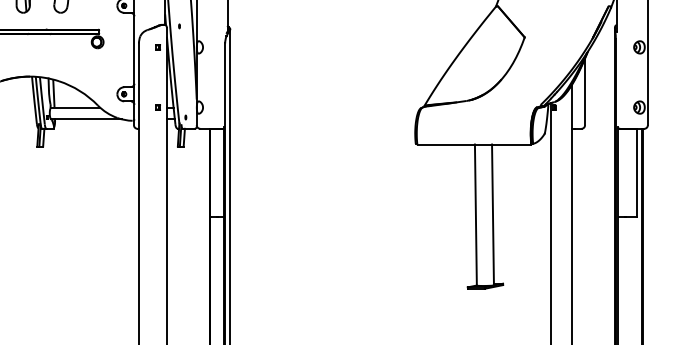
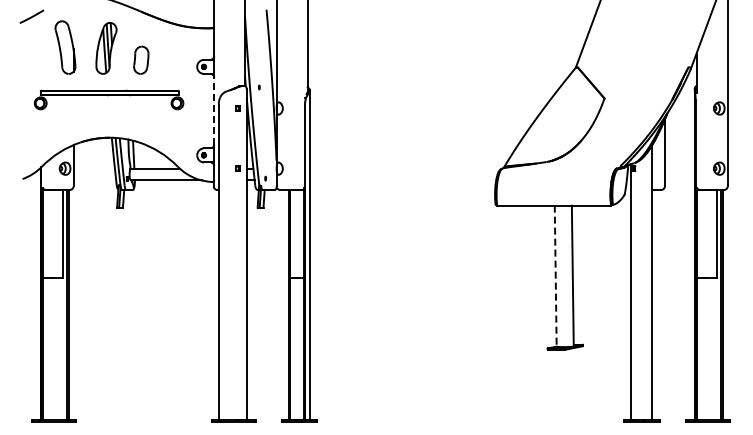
line: (134, 50) -> (214, 111), solid -> dashed
line: (475, 215) -> (555, 276), solid -> dashed

